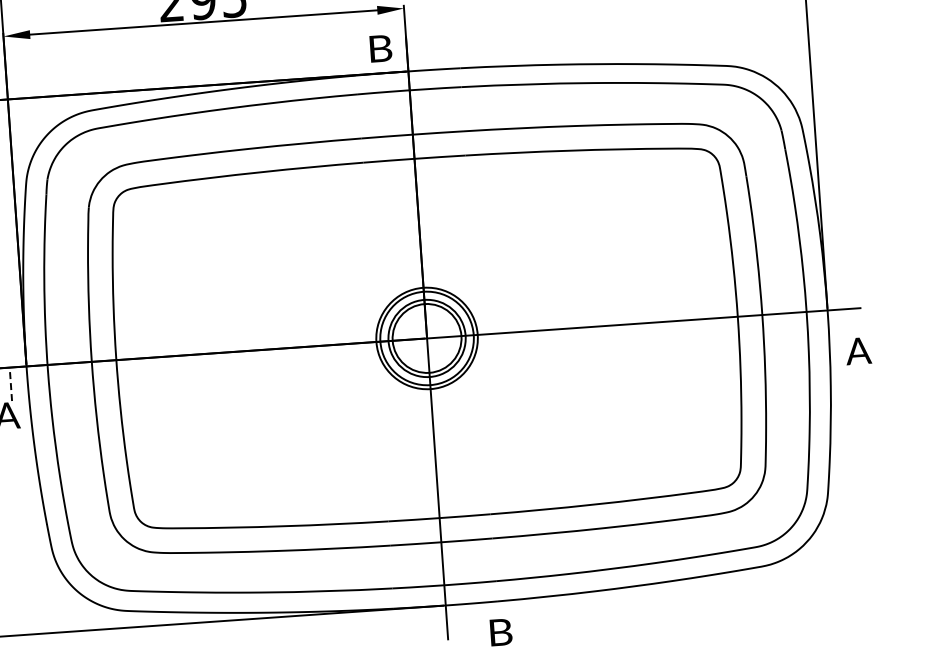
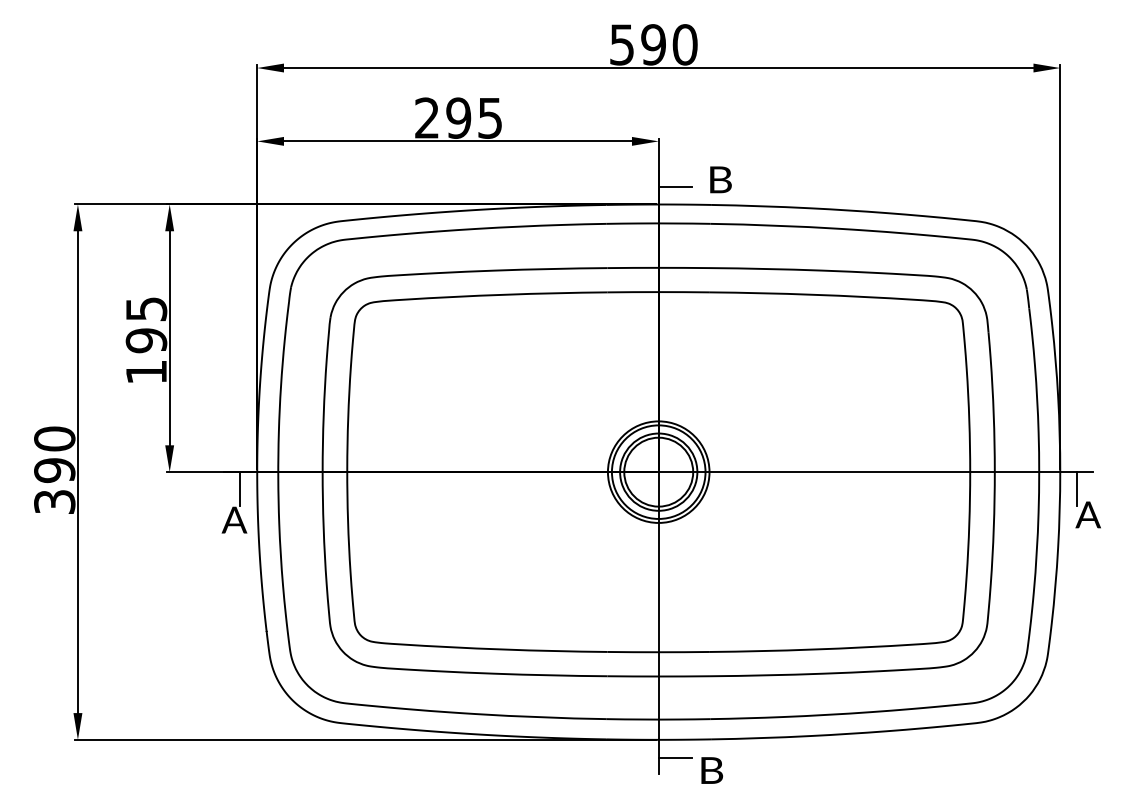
text: (380, 48) -> (720, 179), moved
line: (423, 52) -> (675, 186), added
line: (845, 325) -> (1077, 488), added
line: (11, 383) -> (240, 488), dashed -> solid
line: (463, 621) -> (675, 757), added

